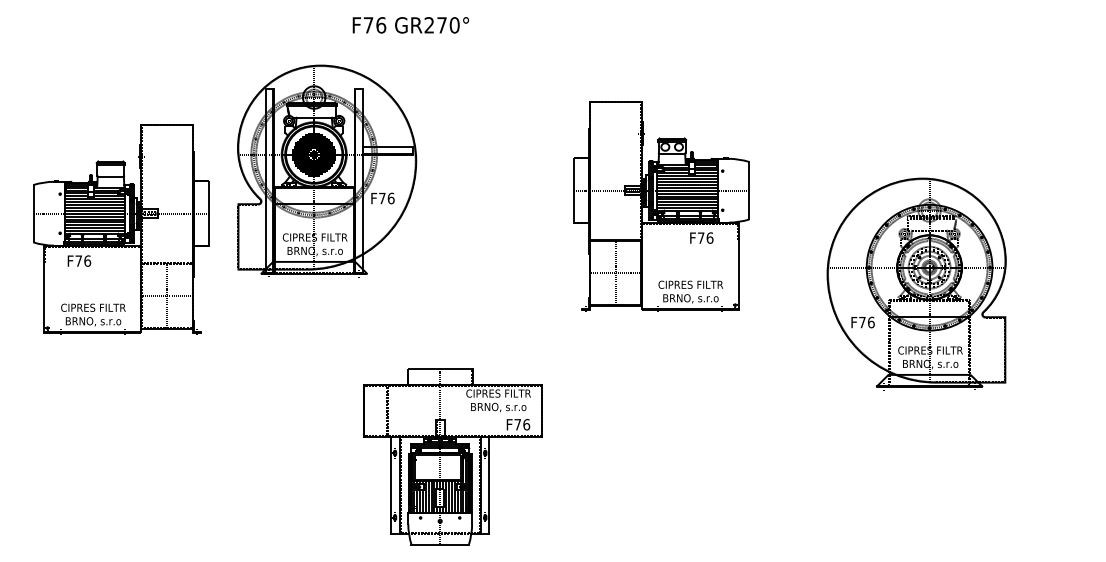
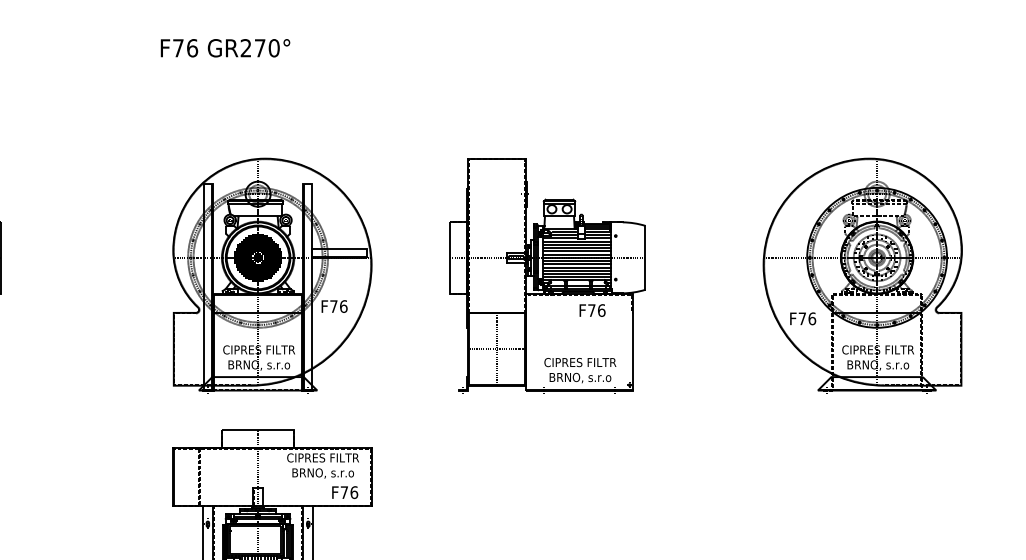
part: (327, 170) -> (272, 275), moved
part: (661, 206) -> (547, 275), moved
part: (916, 283) -> (862, 275), moved

